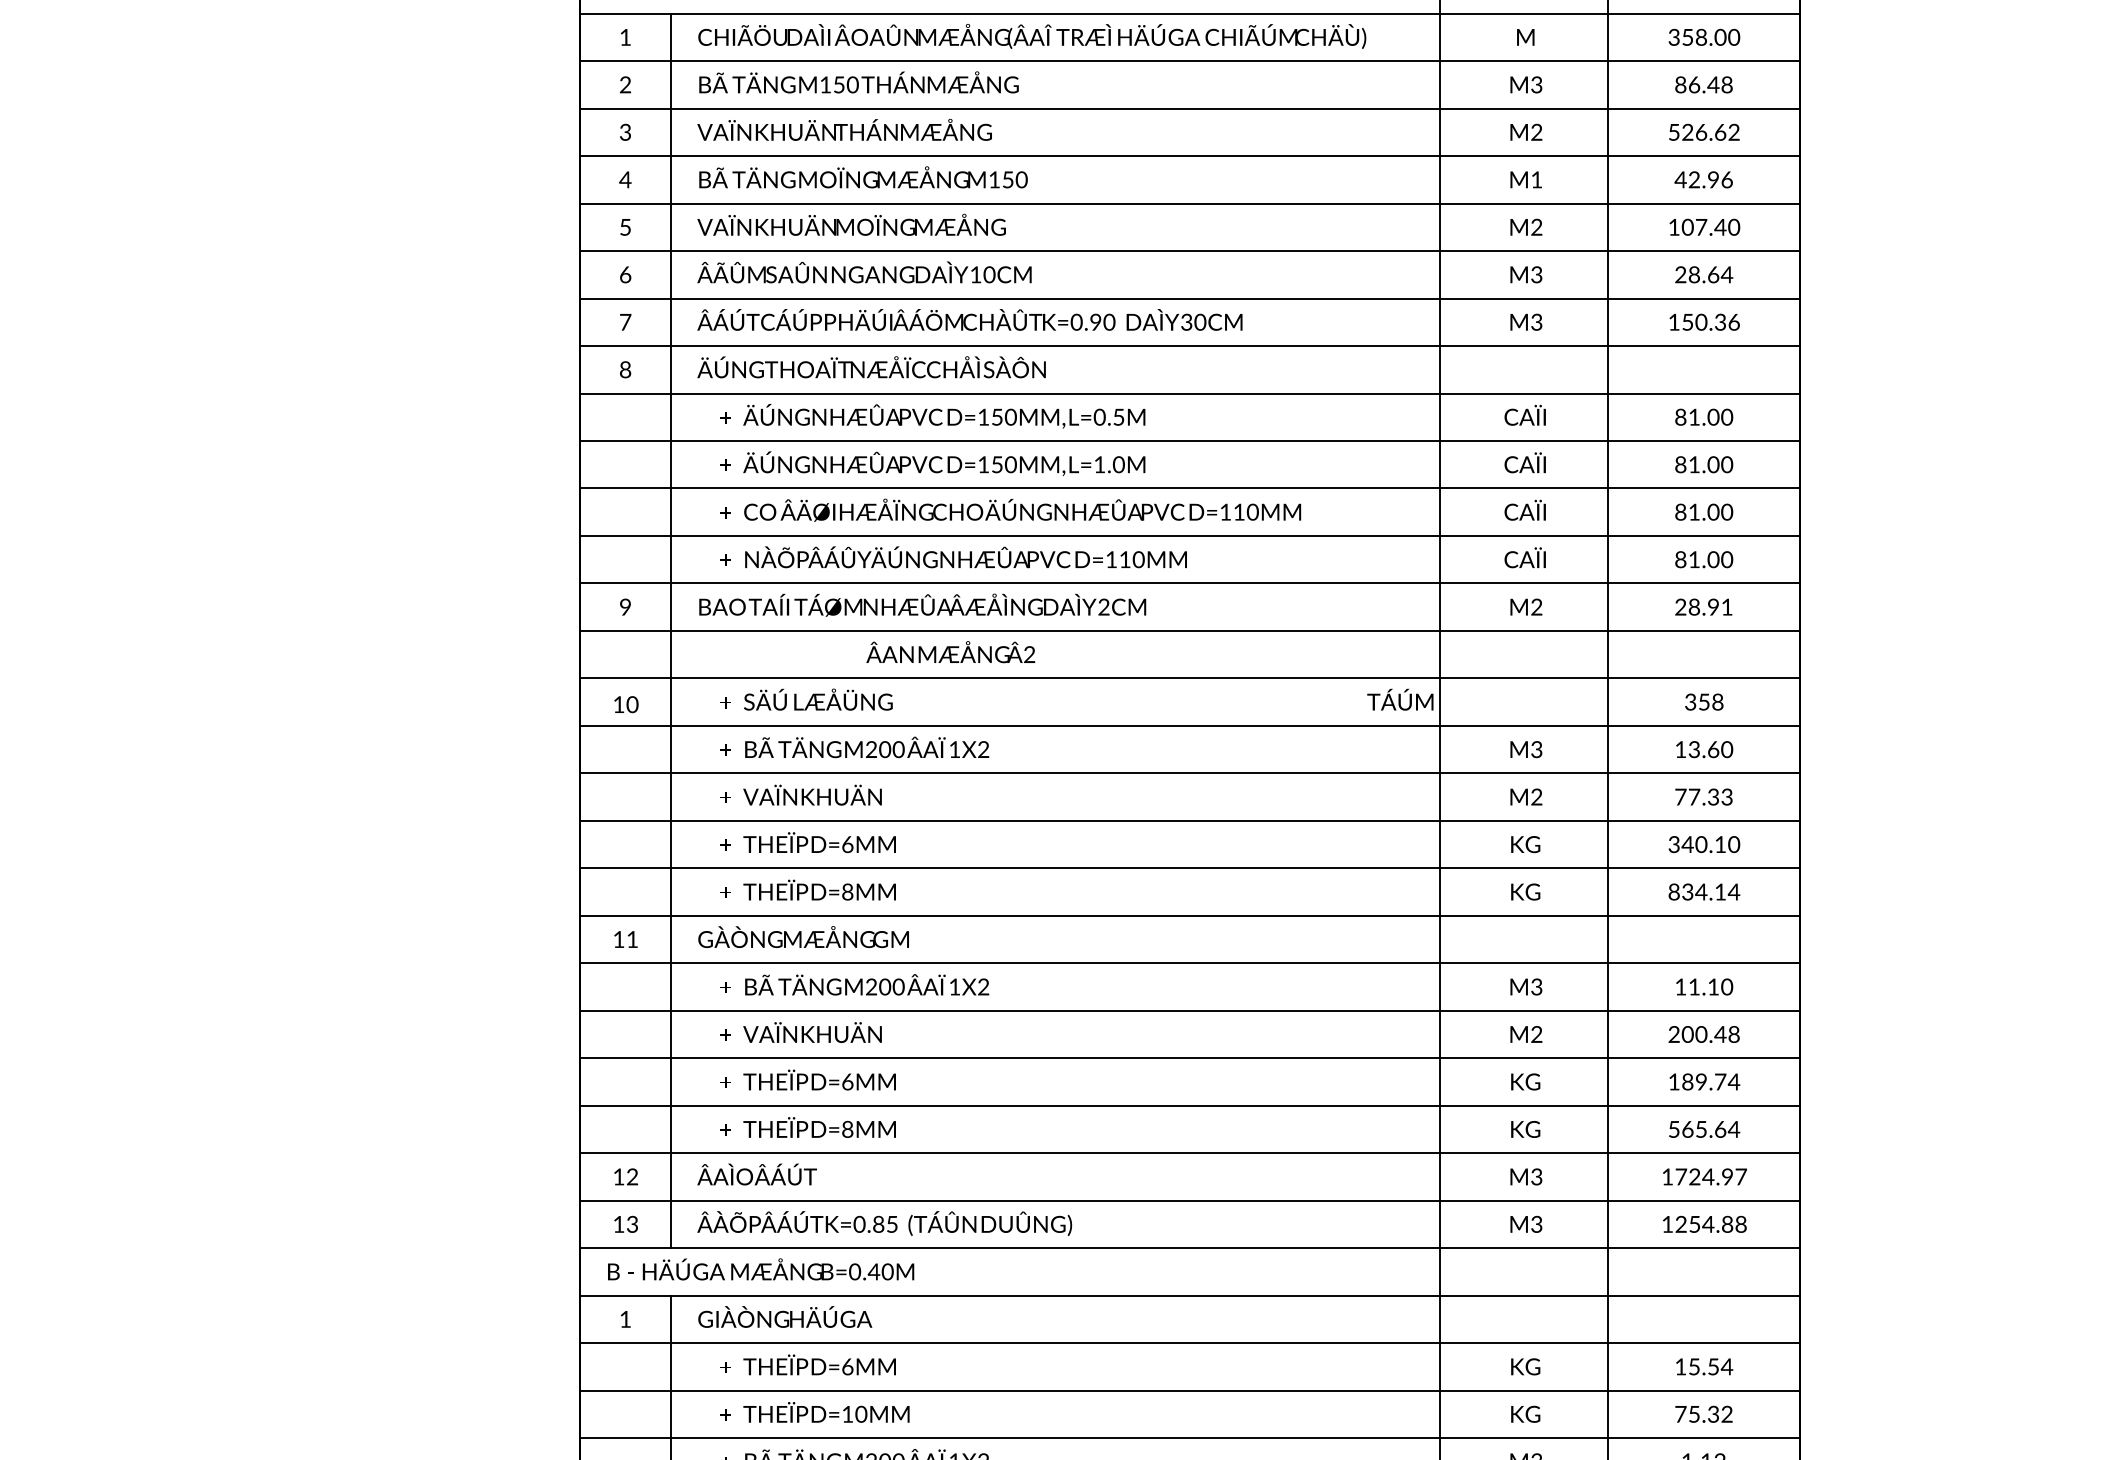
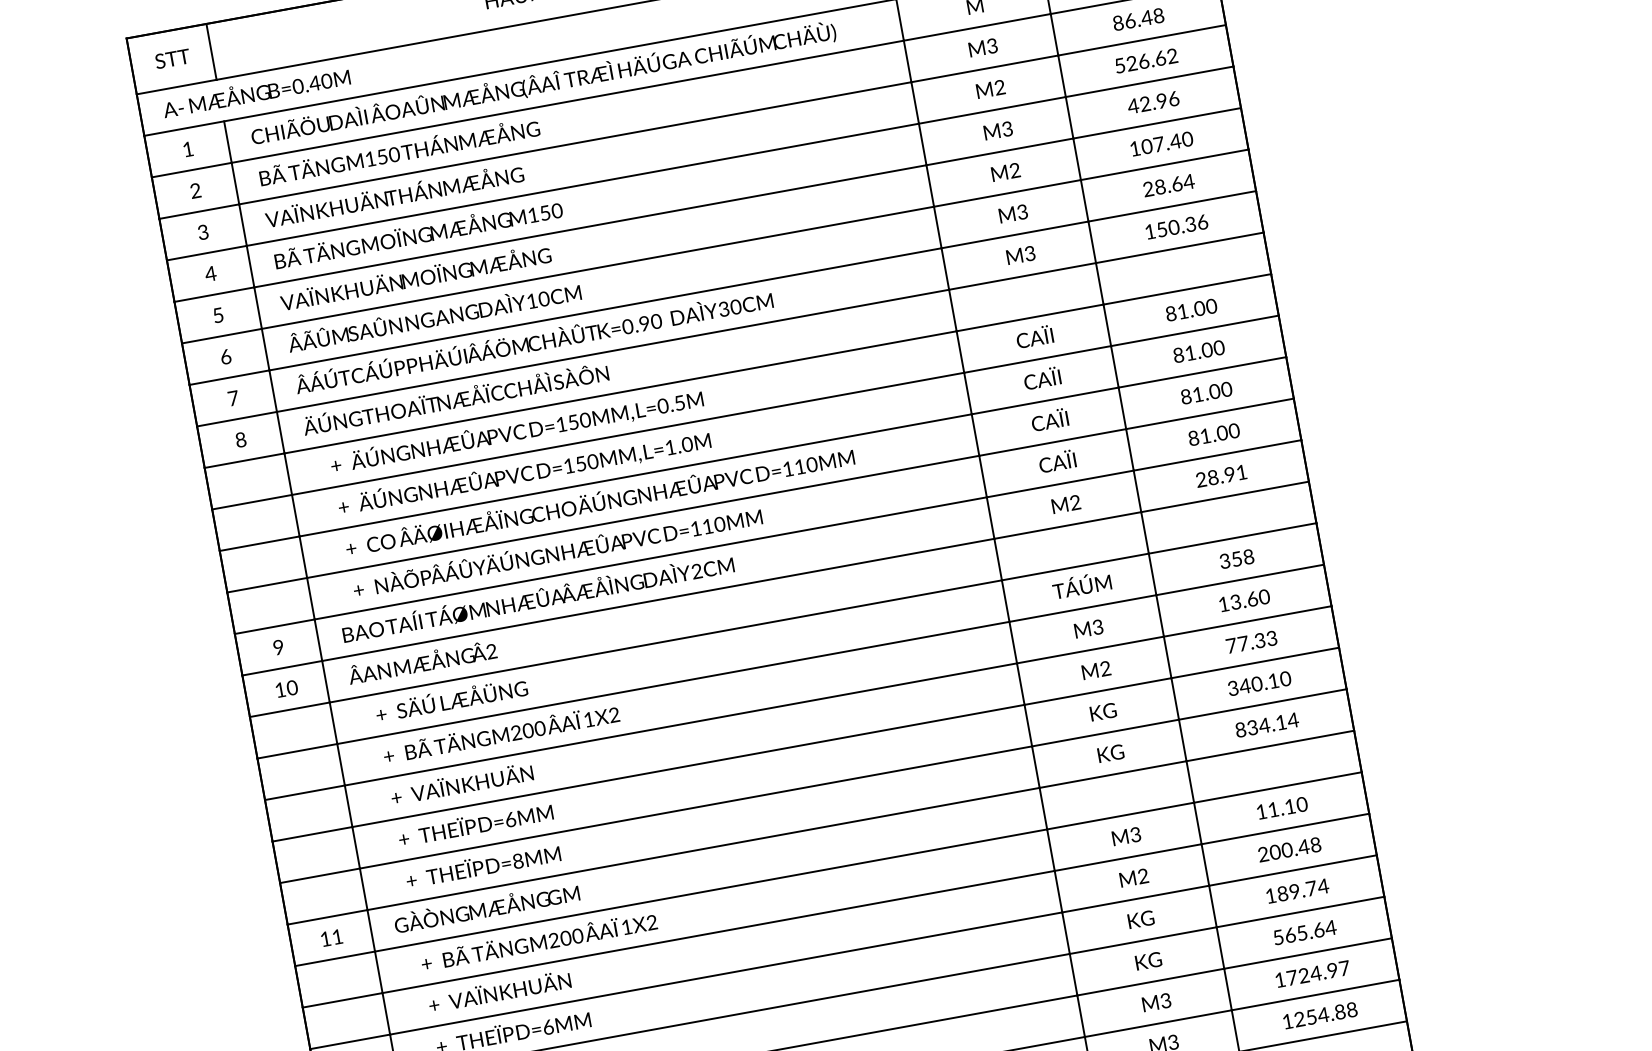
text: (1536, 179) -> (1007, 128), M1 -> M3
text: (950, 652) -> (422, 662), moved
text: (1400, 699) -> (1081, 584), moved
text: (626, 704) -> (287, 688), moved

